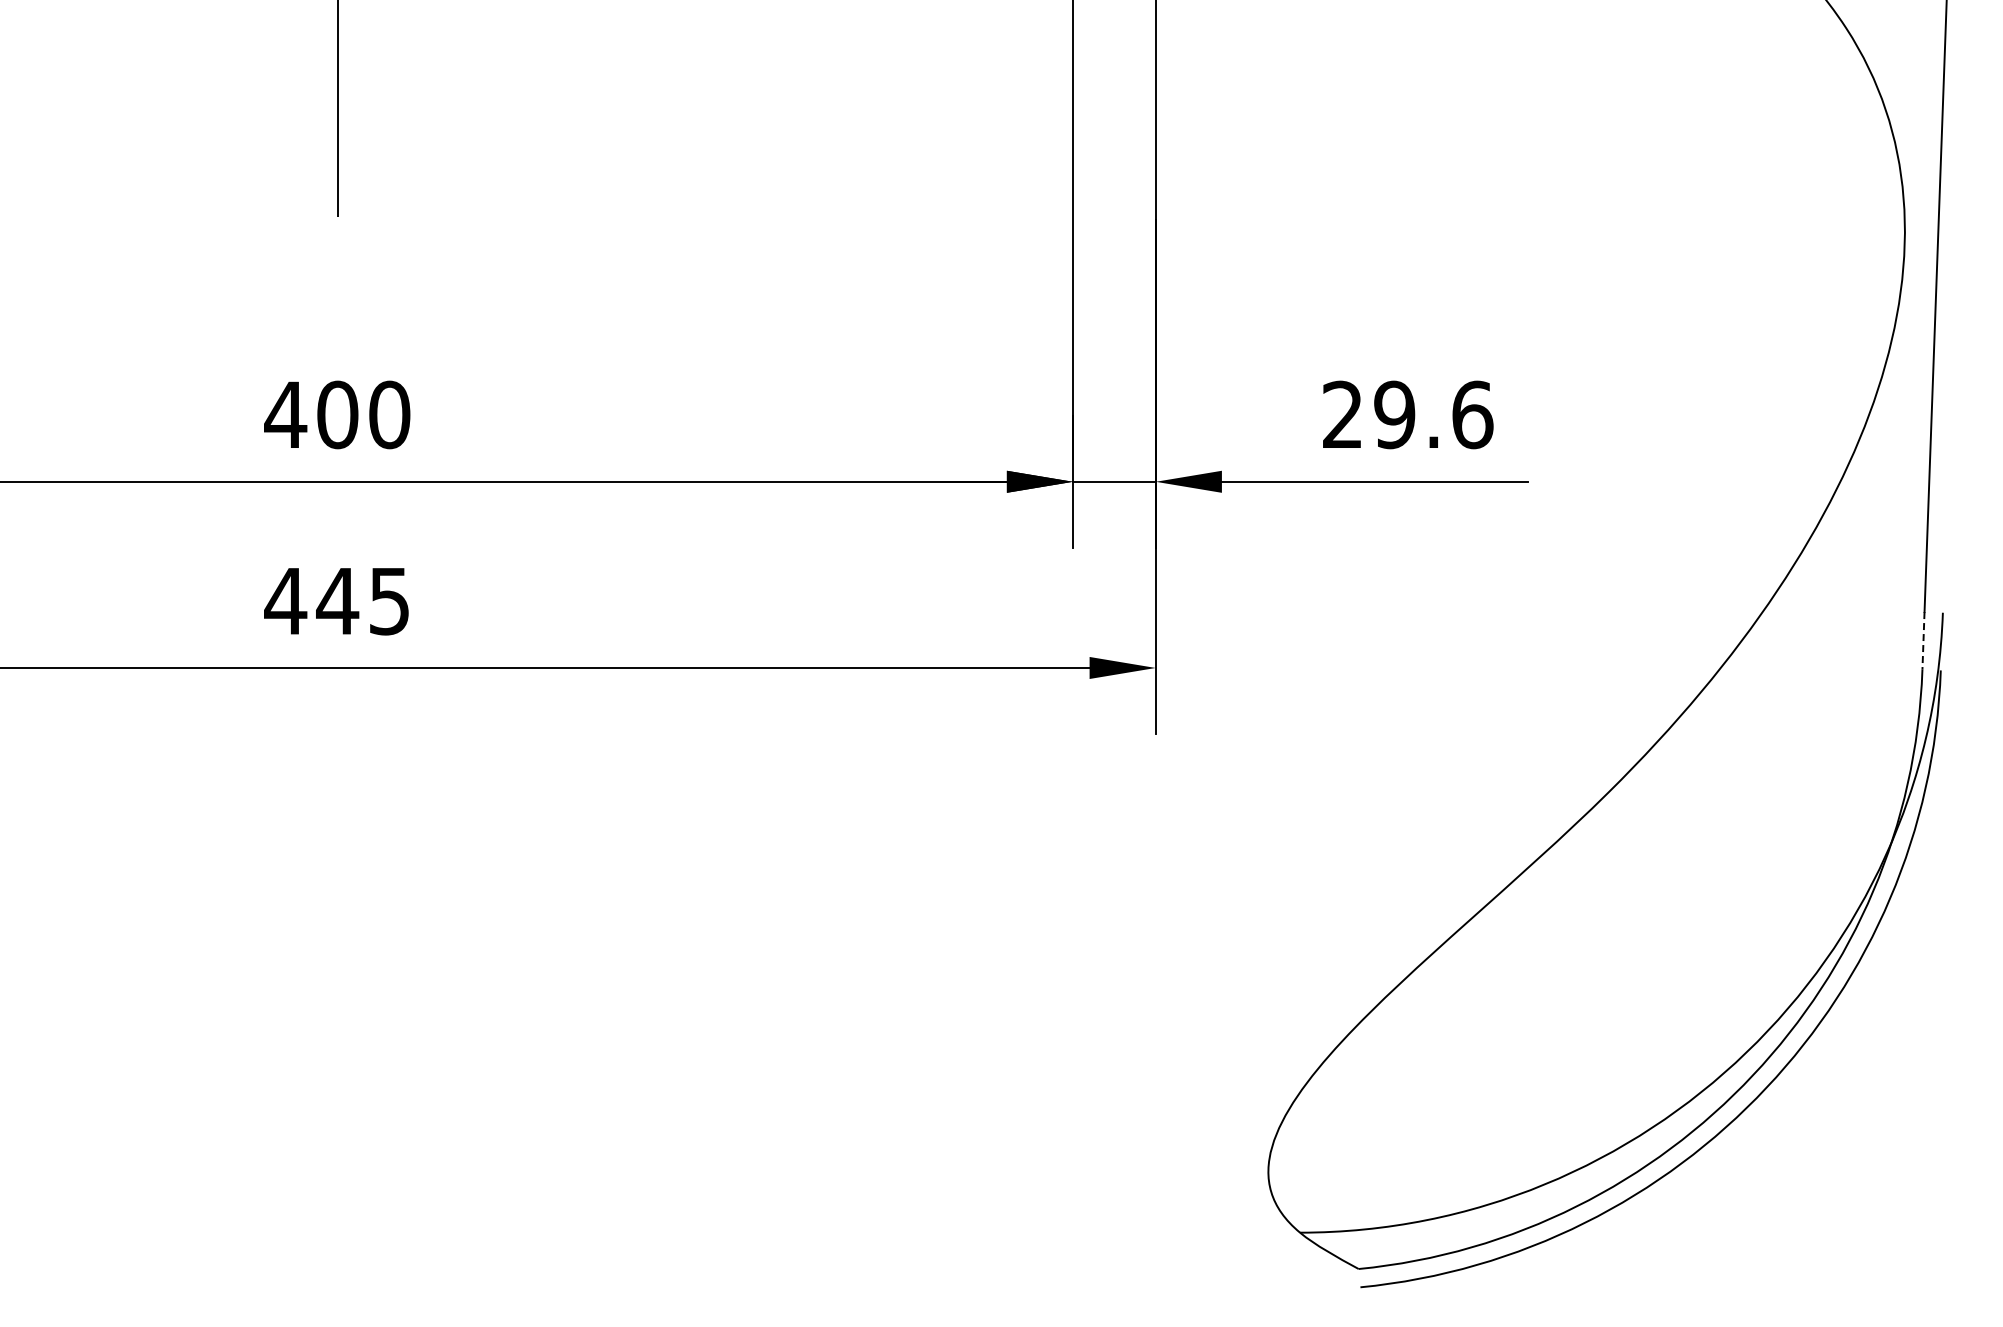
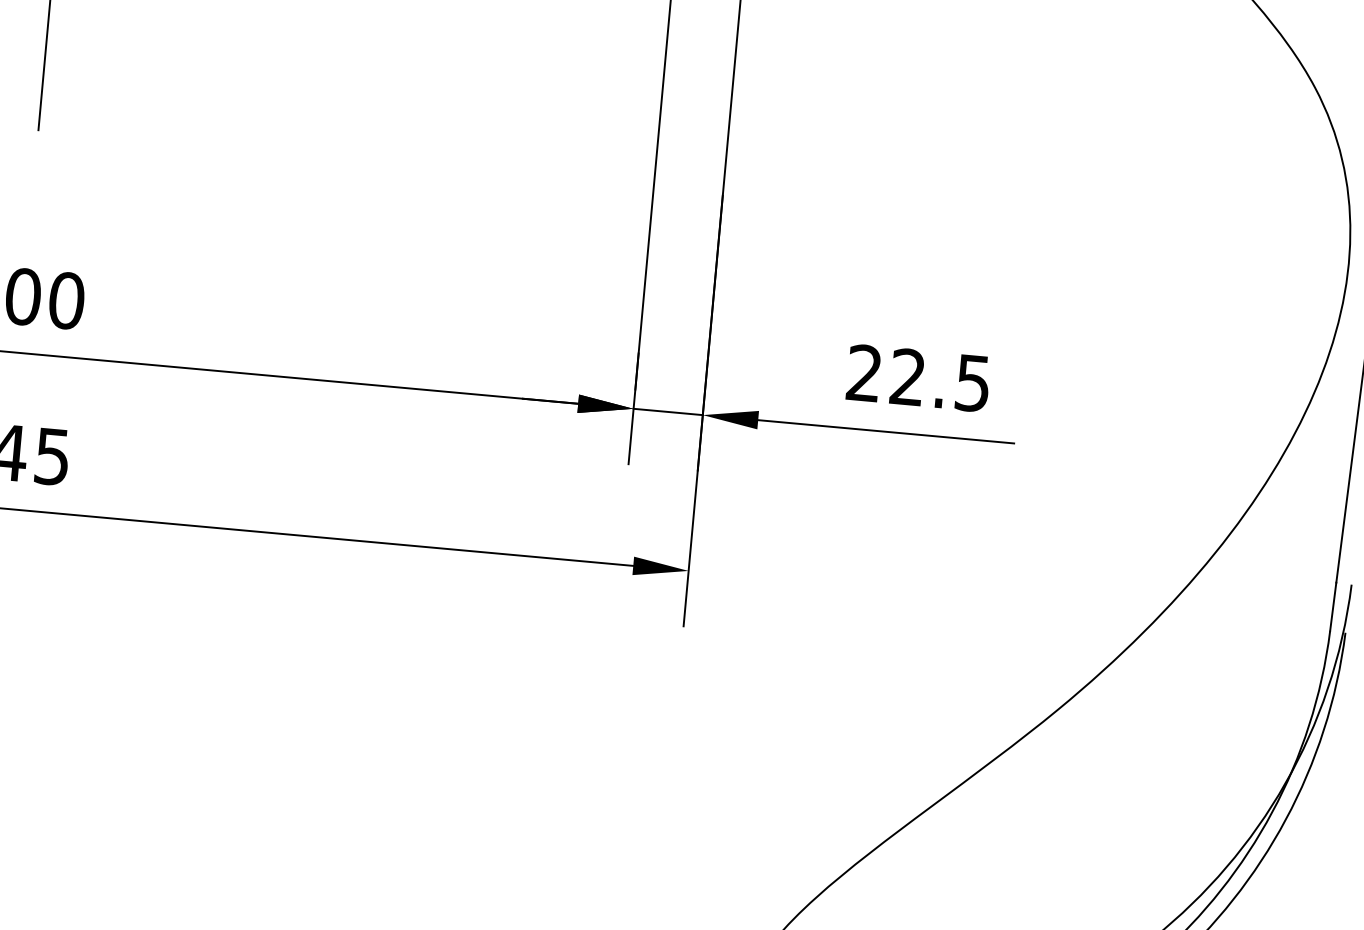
text: (1433, 414) -> (940, 379), 29.6 -> 22.5
line: (1923, 640) -> (1333, 606), dashed -> solid

